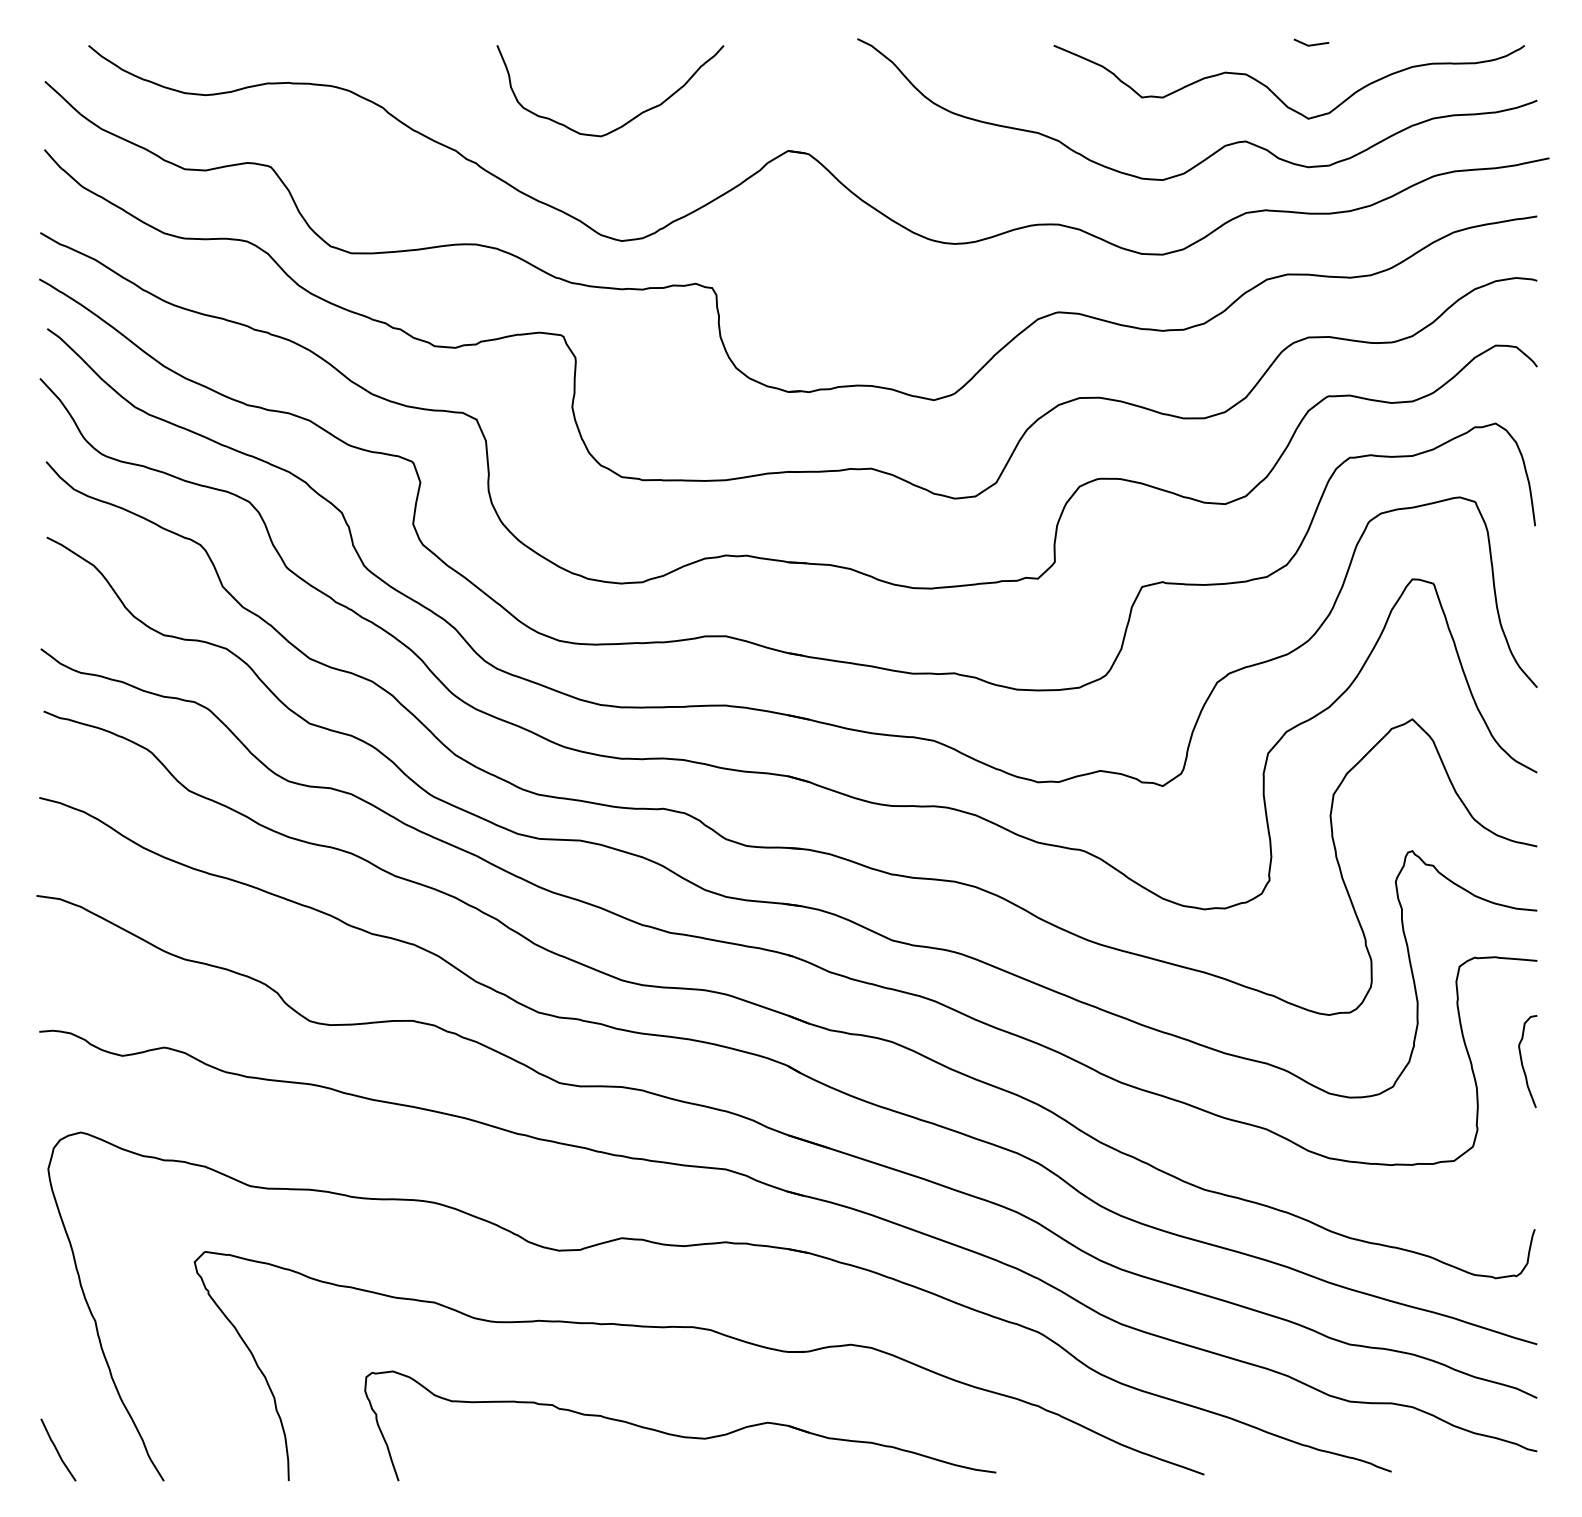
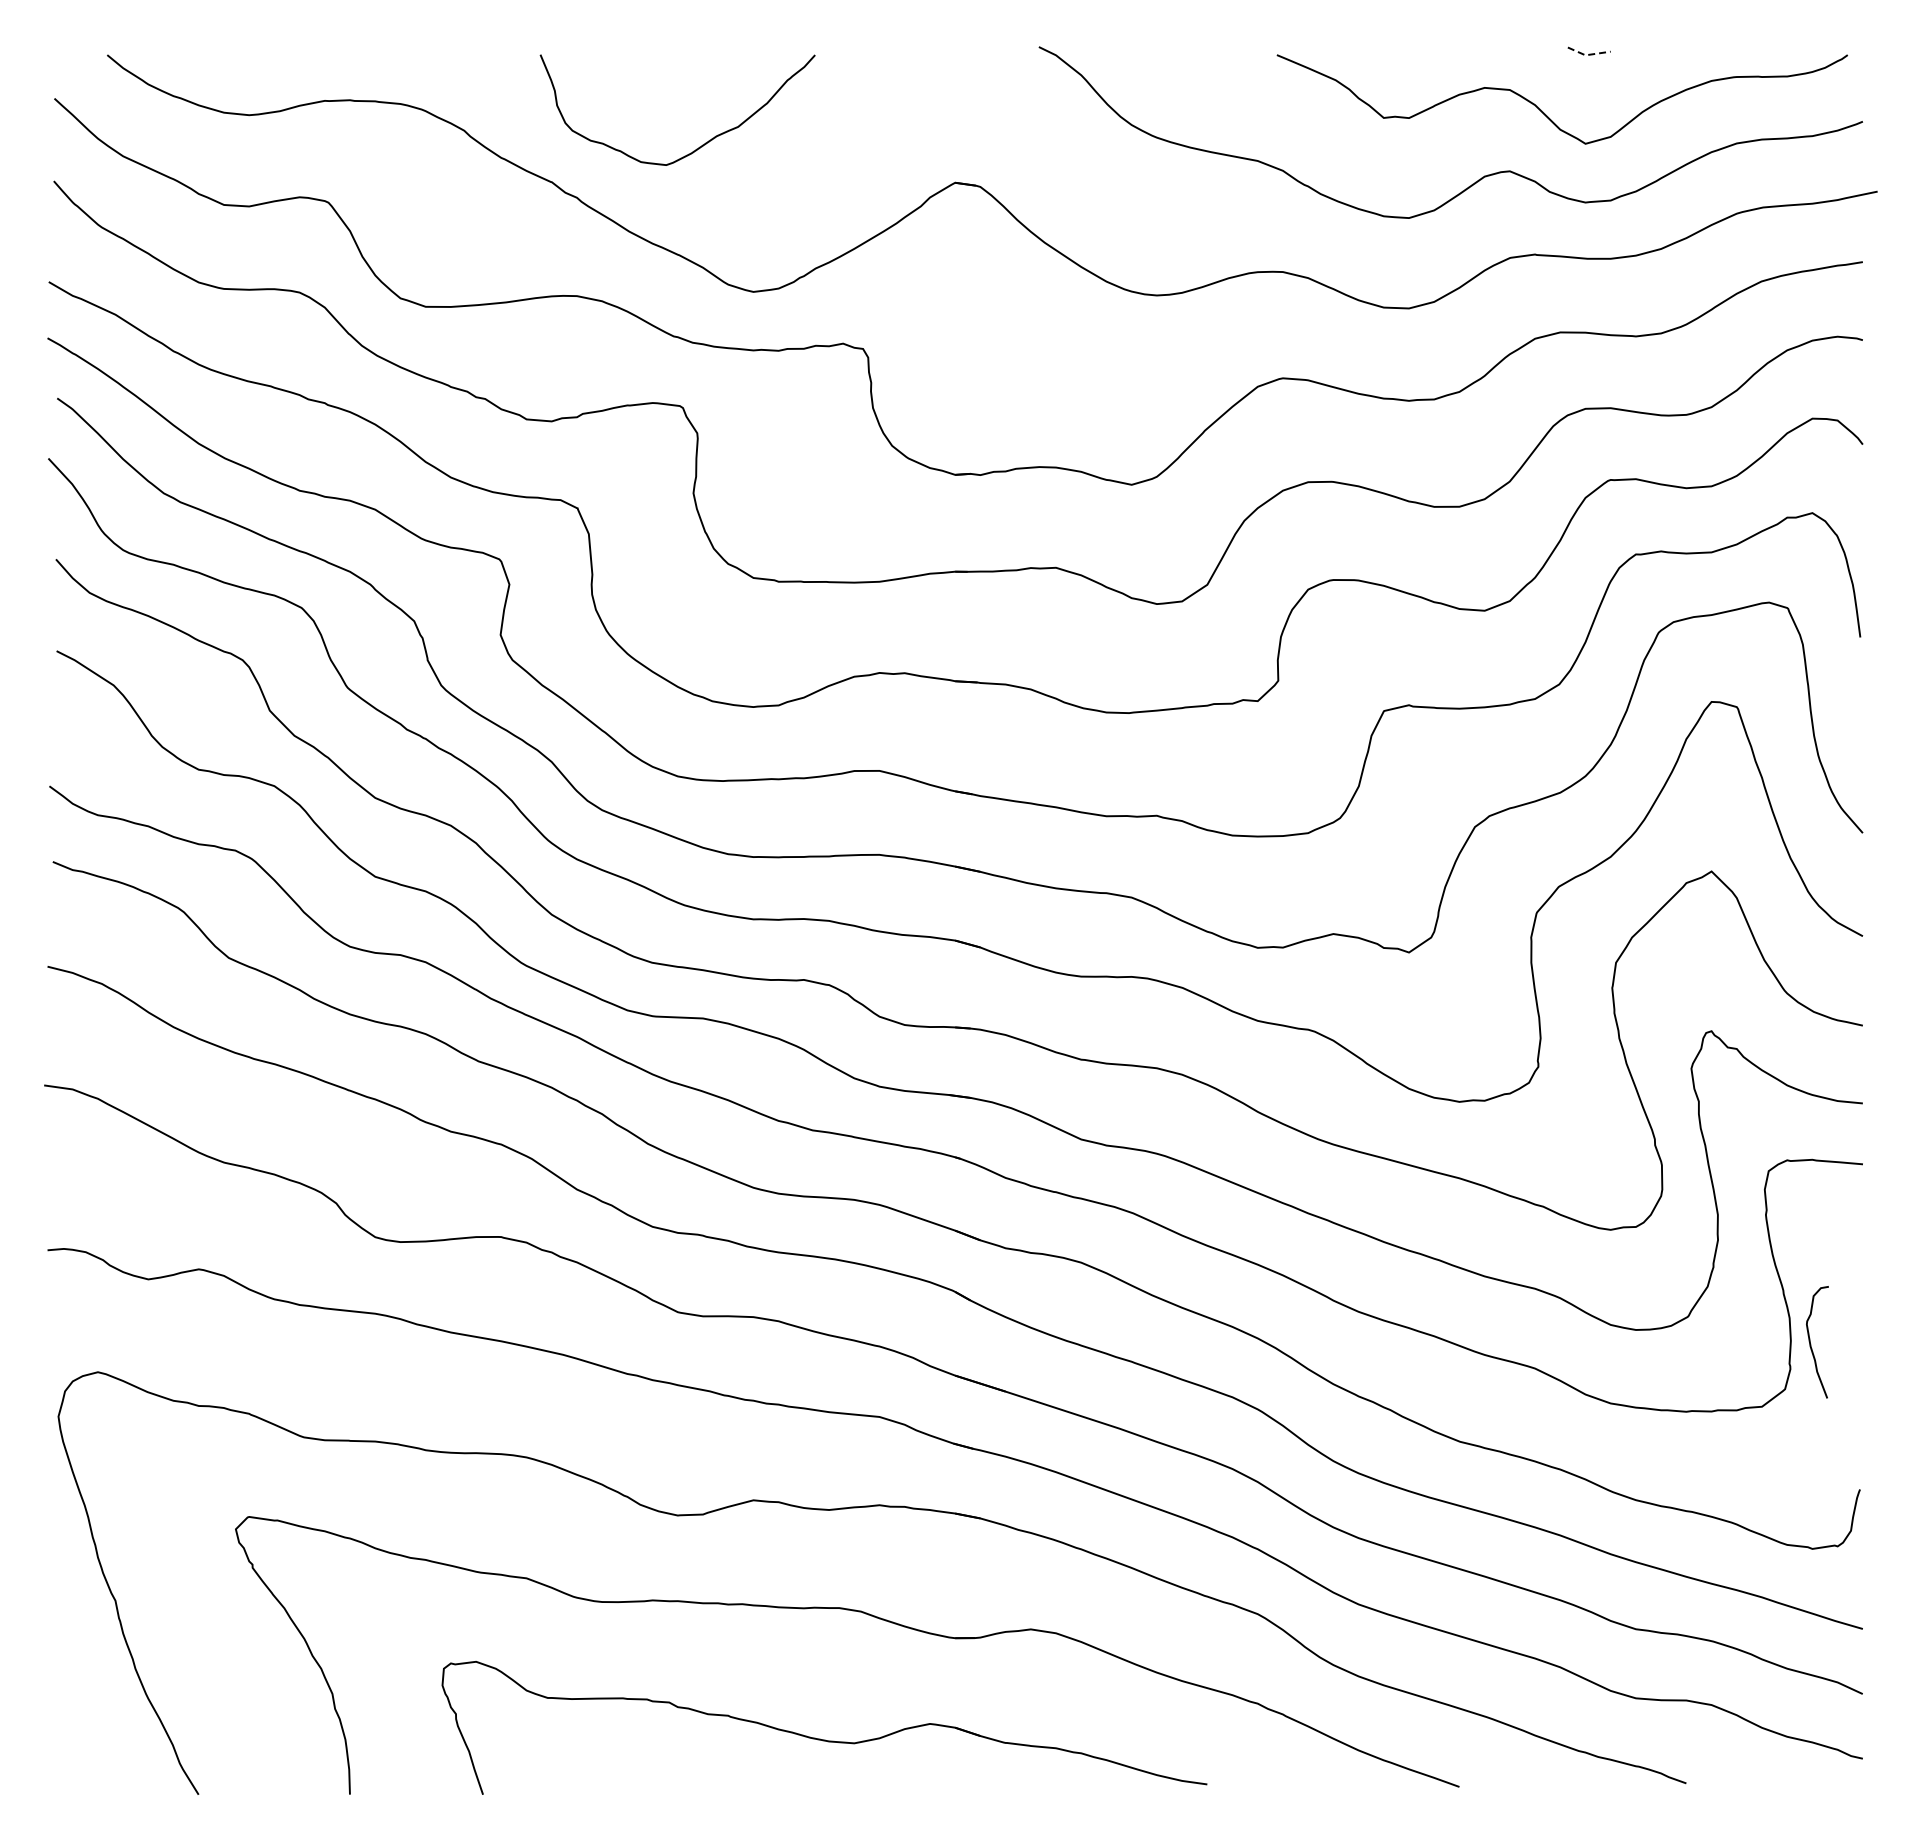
line: (1310, 45) -> (1588, 54), solid -> dashed
curve: (630, 119) -> (702, 144), moved
curve: (1522, 1063) -> (1811, 1344), moved
line: (57, 1449) -> (69, 1756), removed

